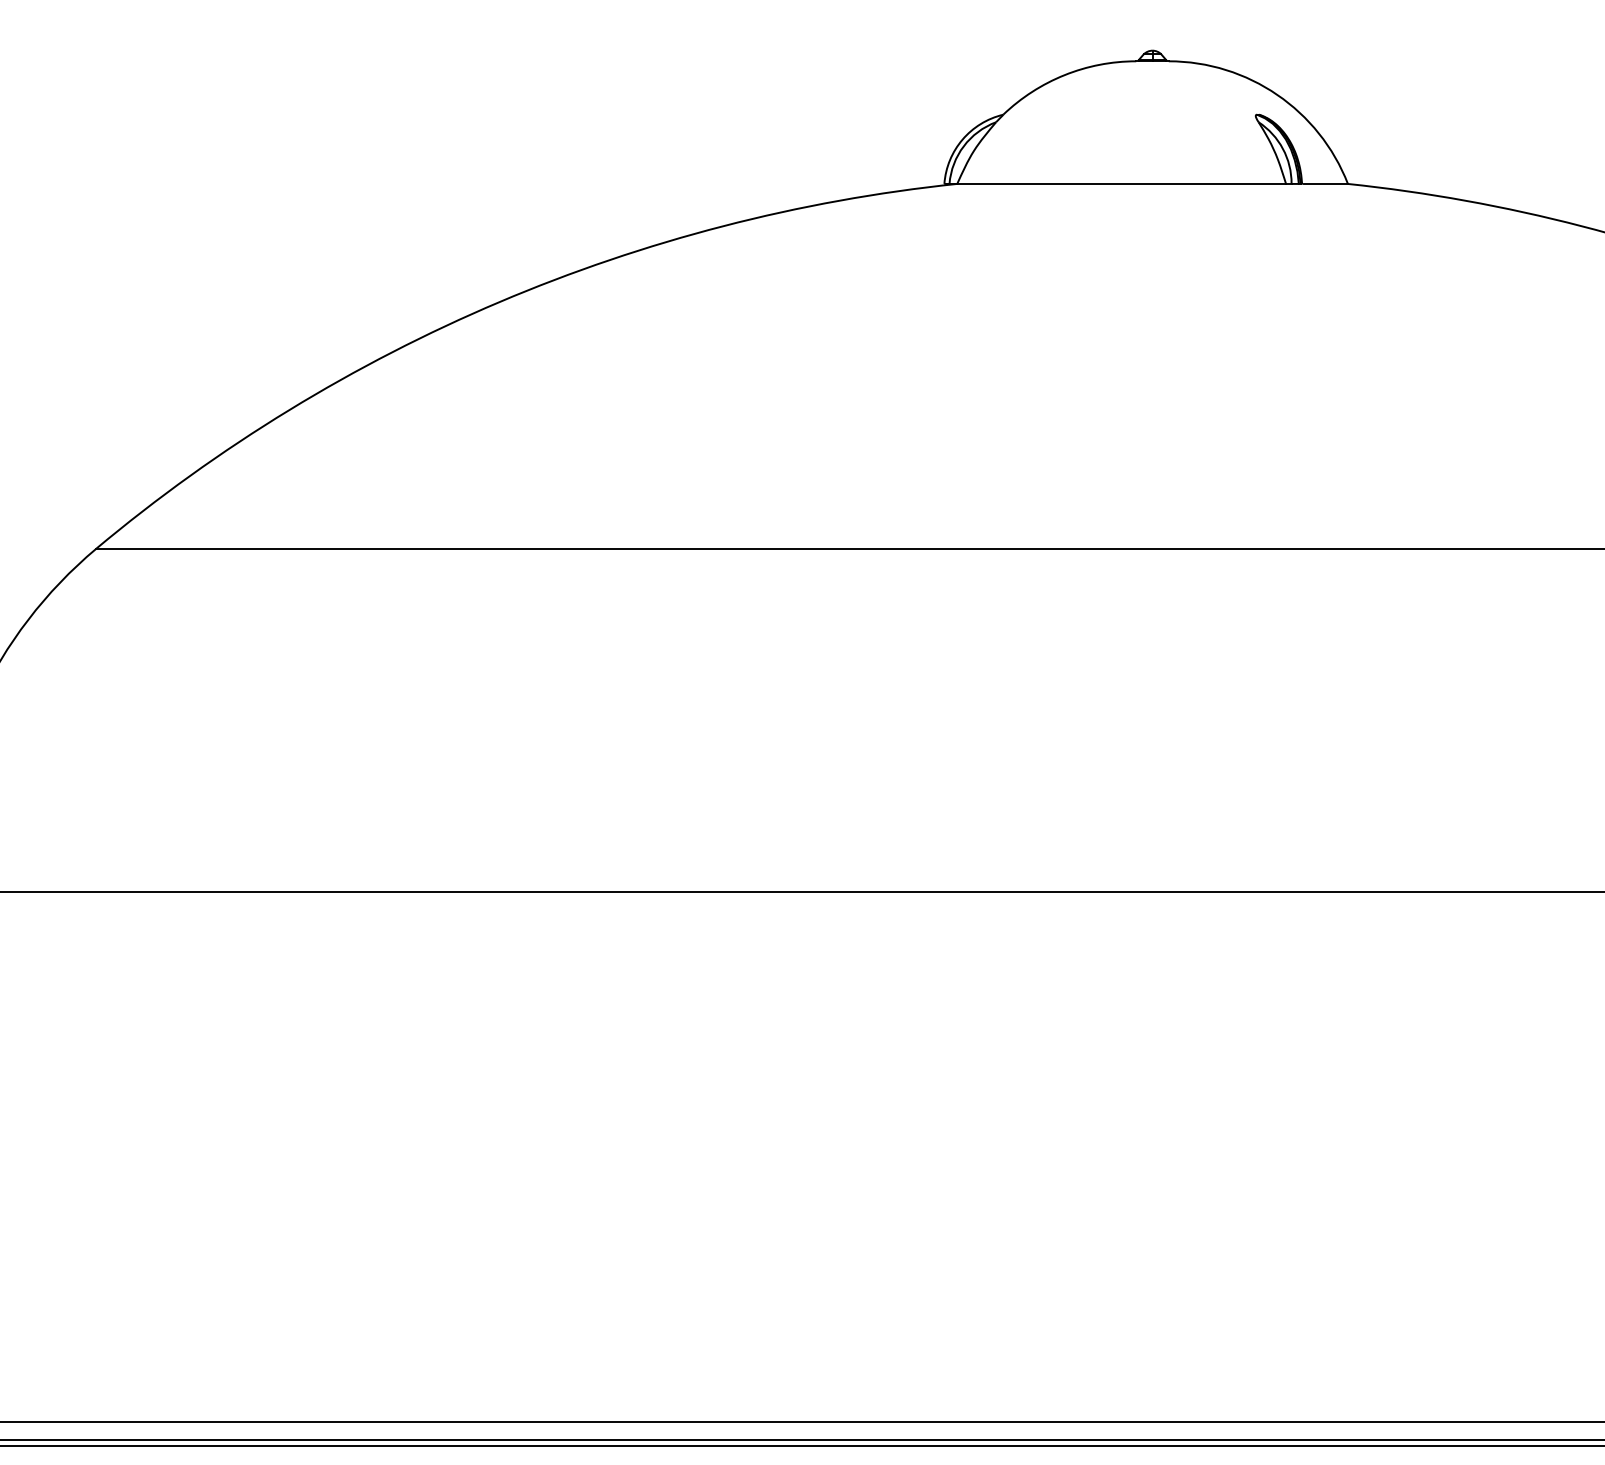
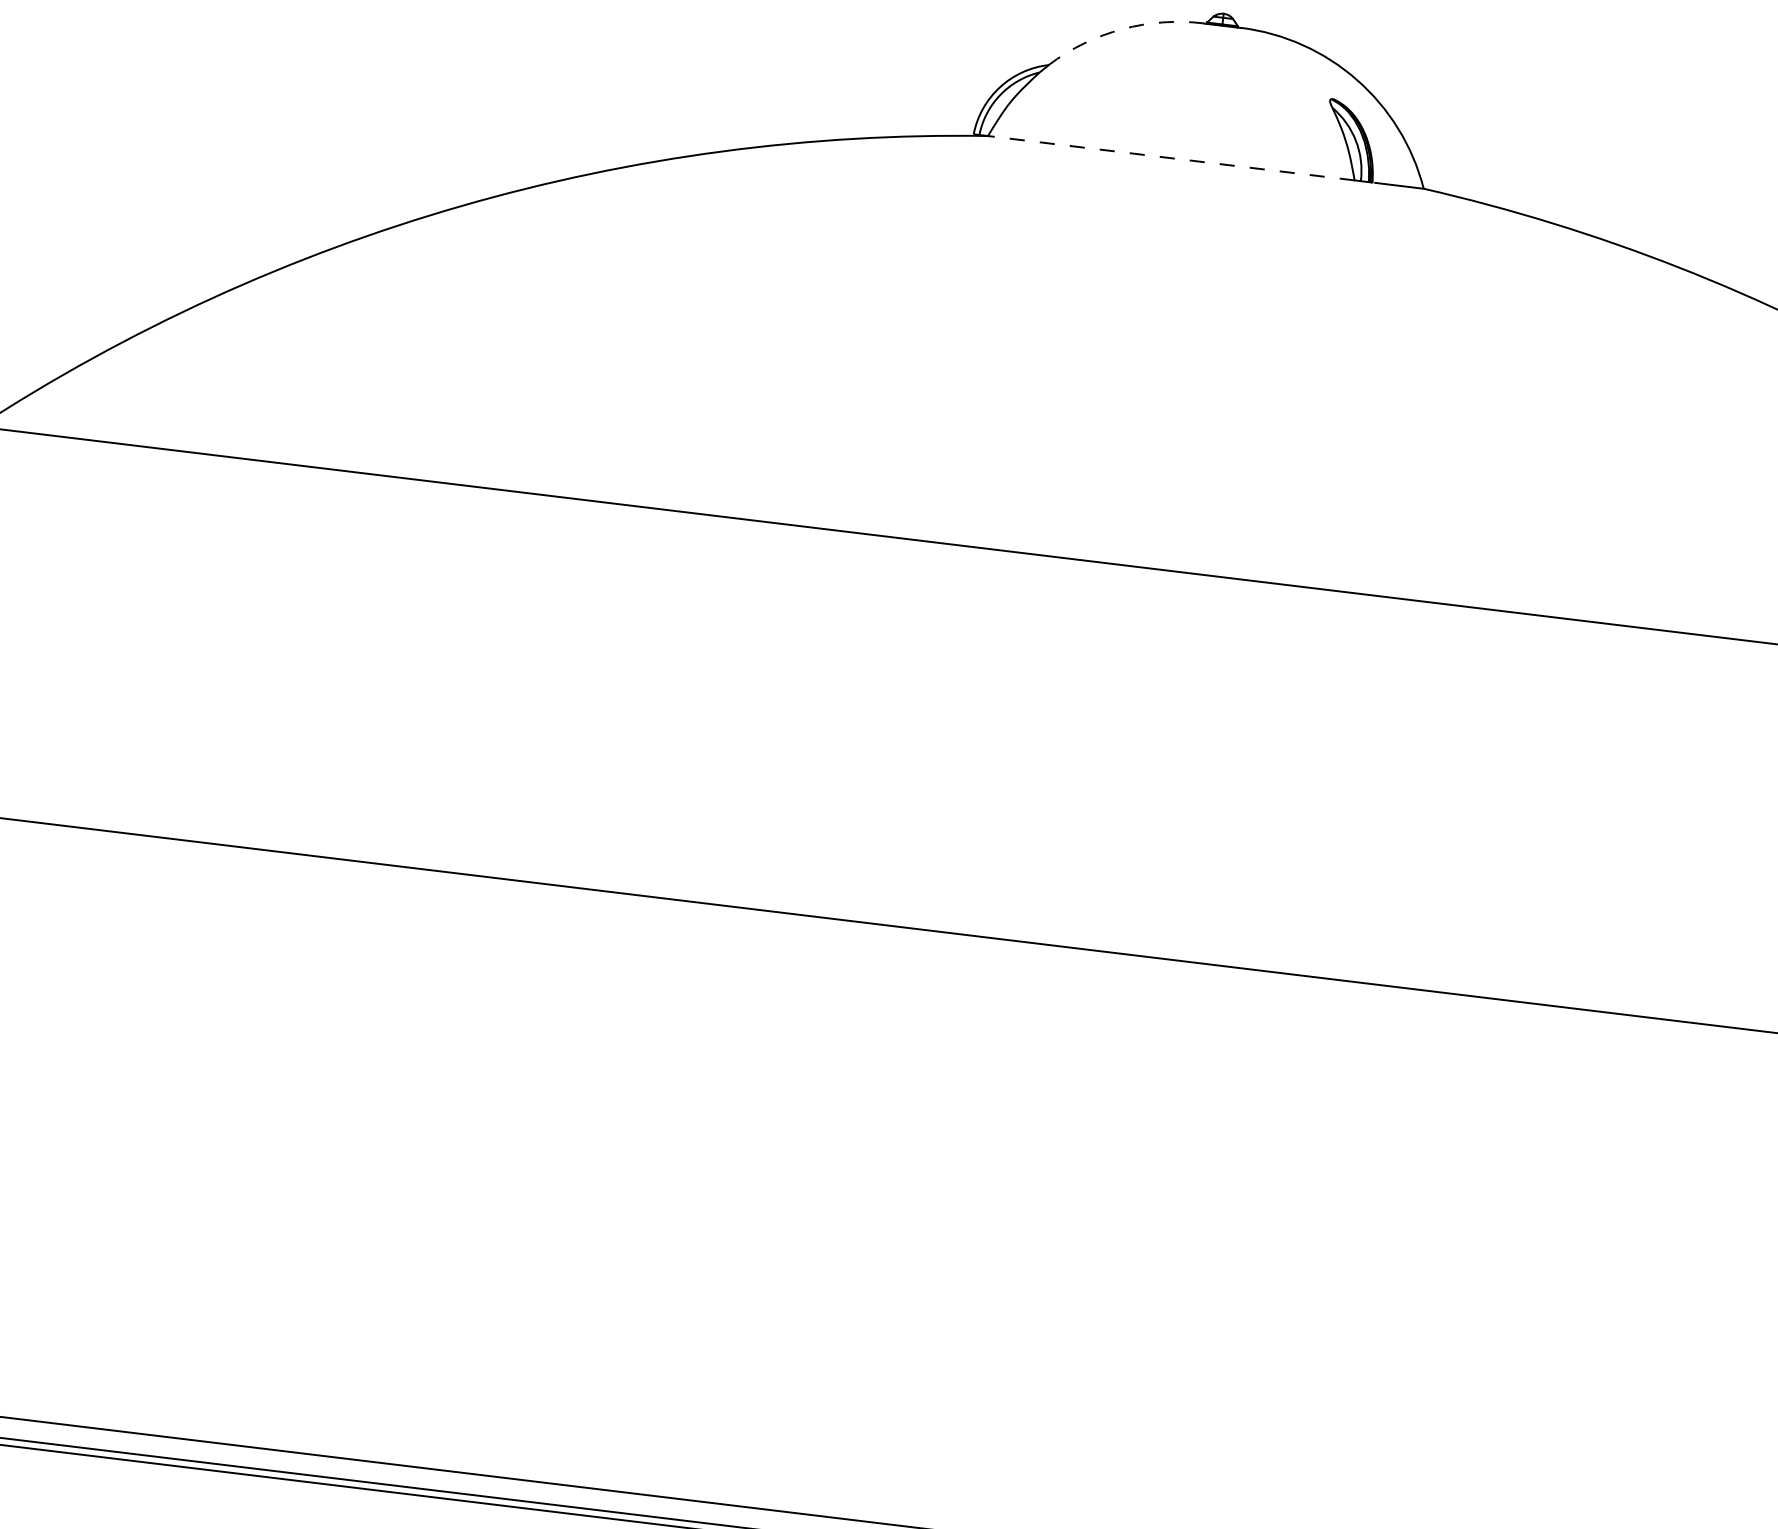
arc: (1064, 75) -> (1122, 29), solid -> dashed
line: (1121, 183) -> (1171, 157), solid -> dashed

